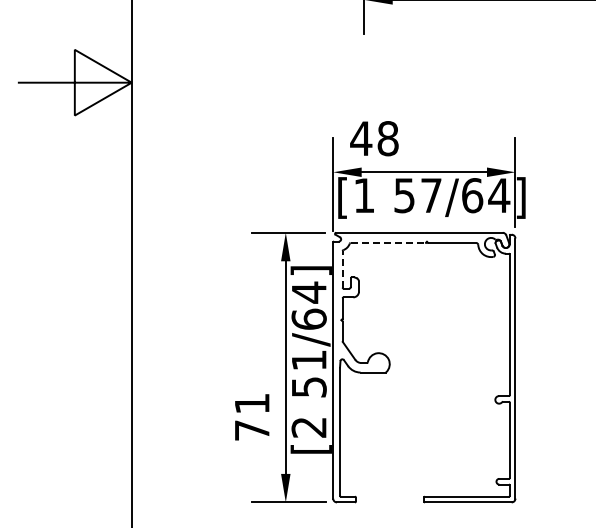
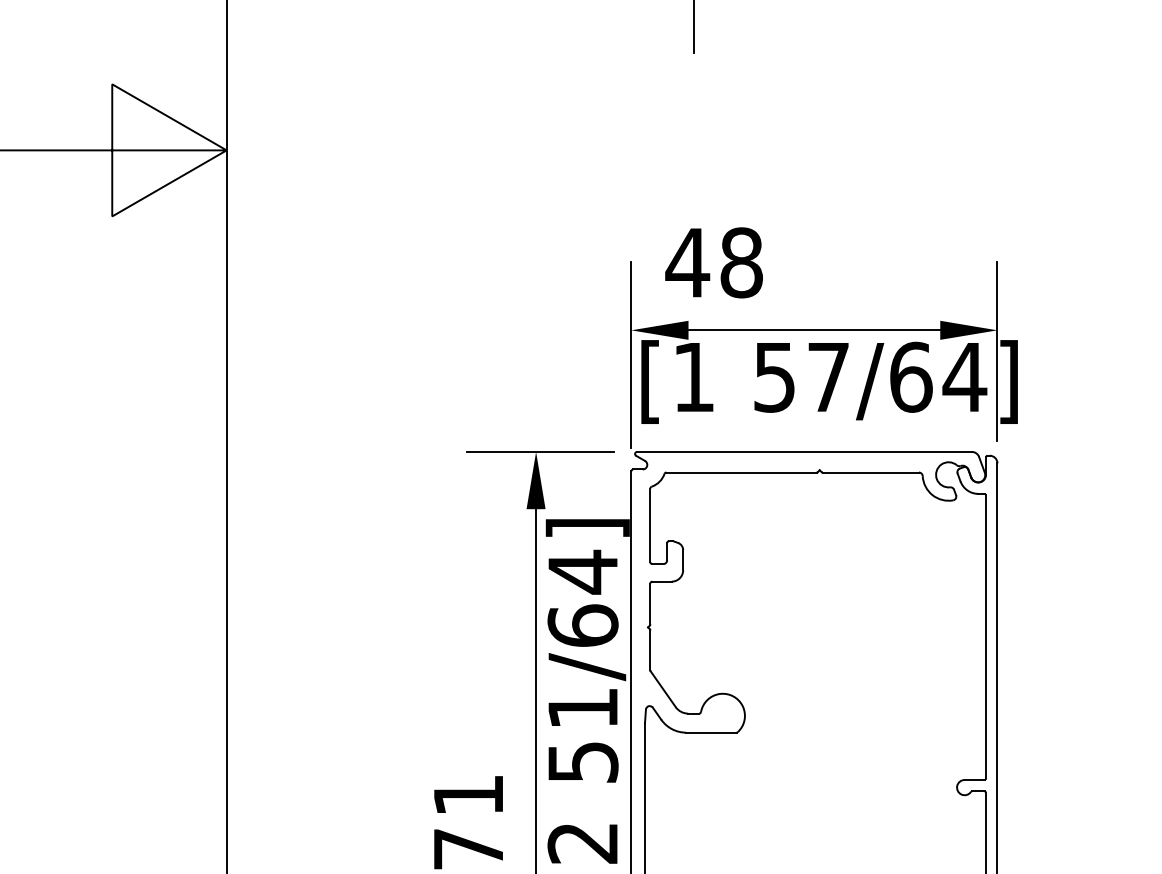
line: (388, 243) -> (742, 473), dashed -> solid
line: (342, 268) -> (649, 523), dashed -> solid

